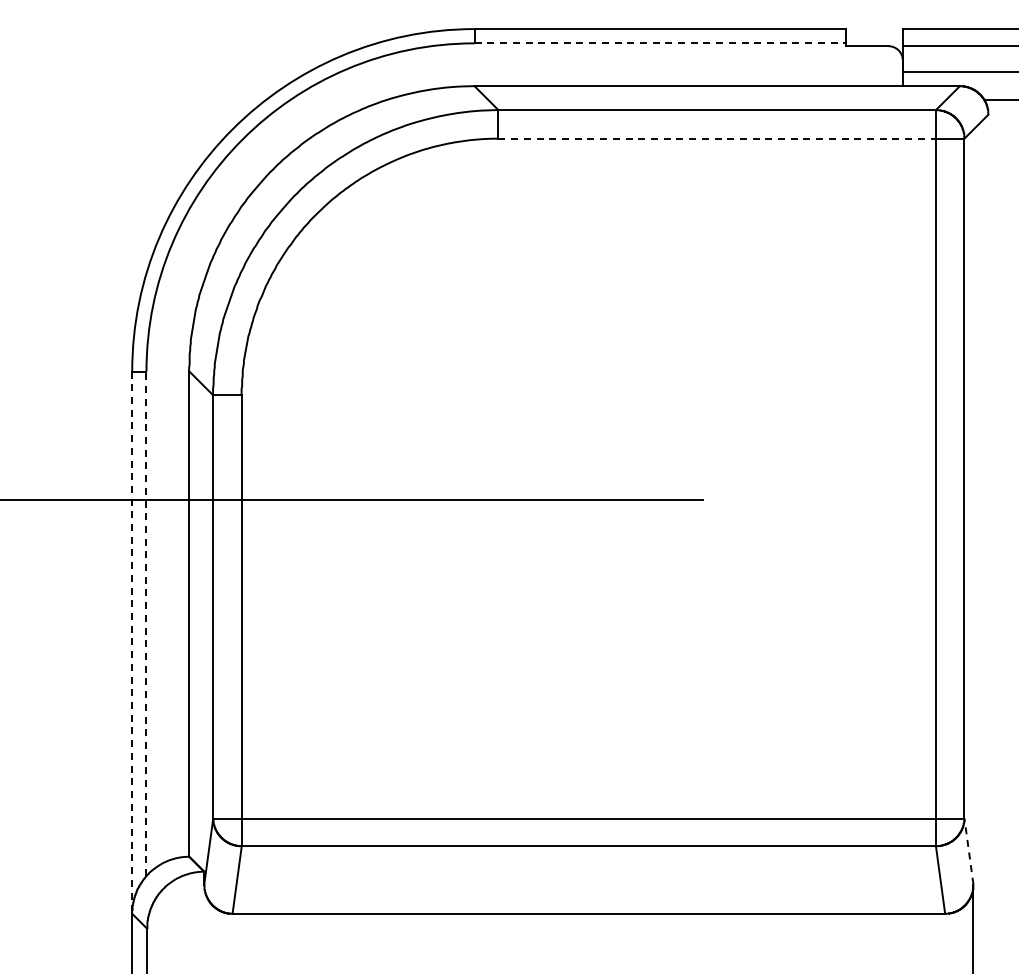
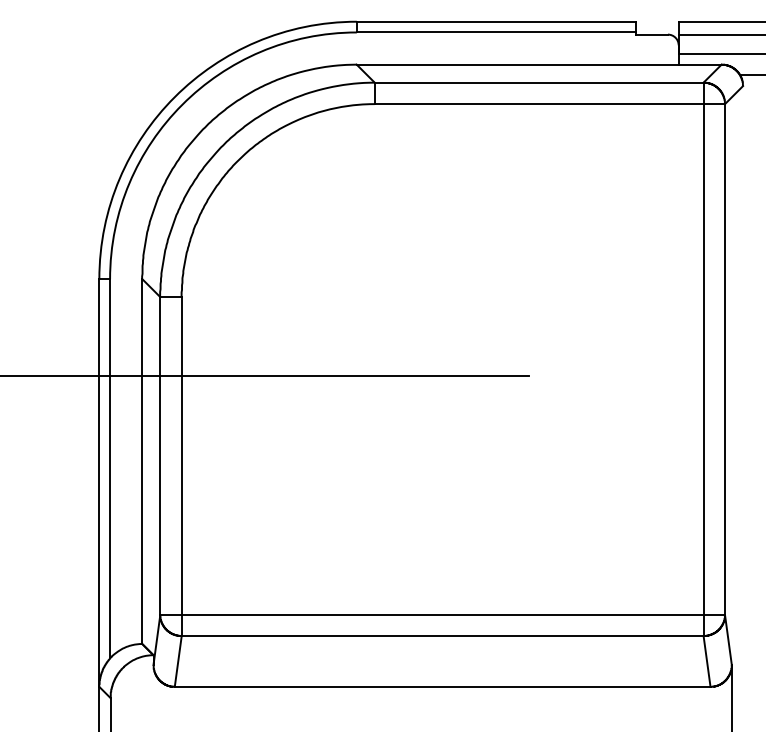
line: (660, 43) -> (496, 32), dashed -> solid
line: (717, 138) -> (539, 103), dashed -> solid
line: (146, 623) -> (110, 468), dashed -> solid
line: (132, 643) -> (99, 483), dashed -> solid
line: (968, 851) -> (728, 640), dashed -> solid

